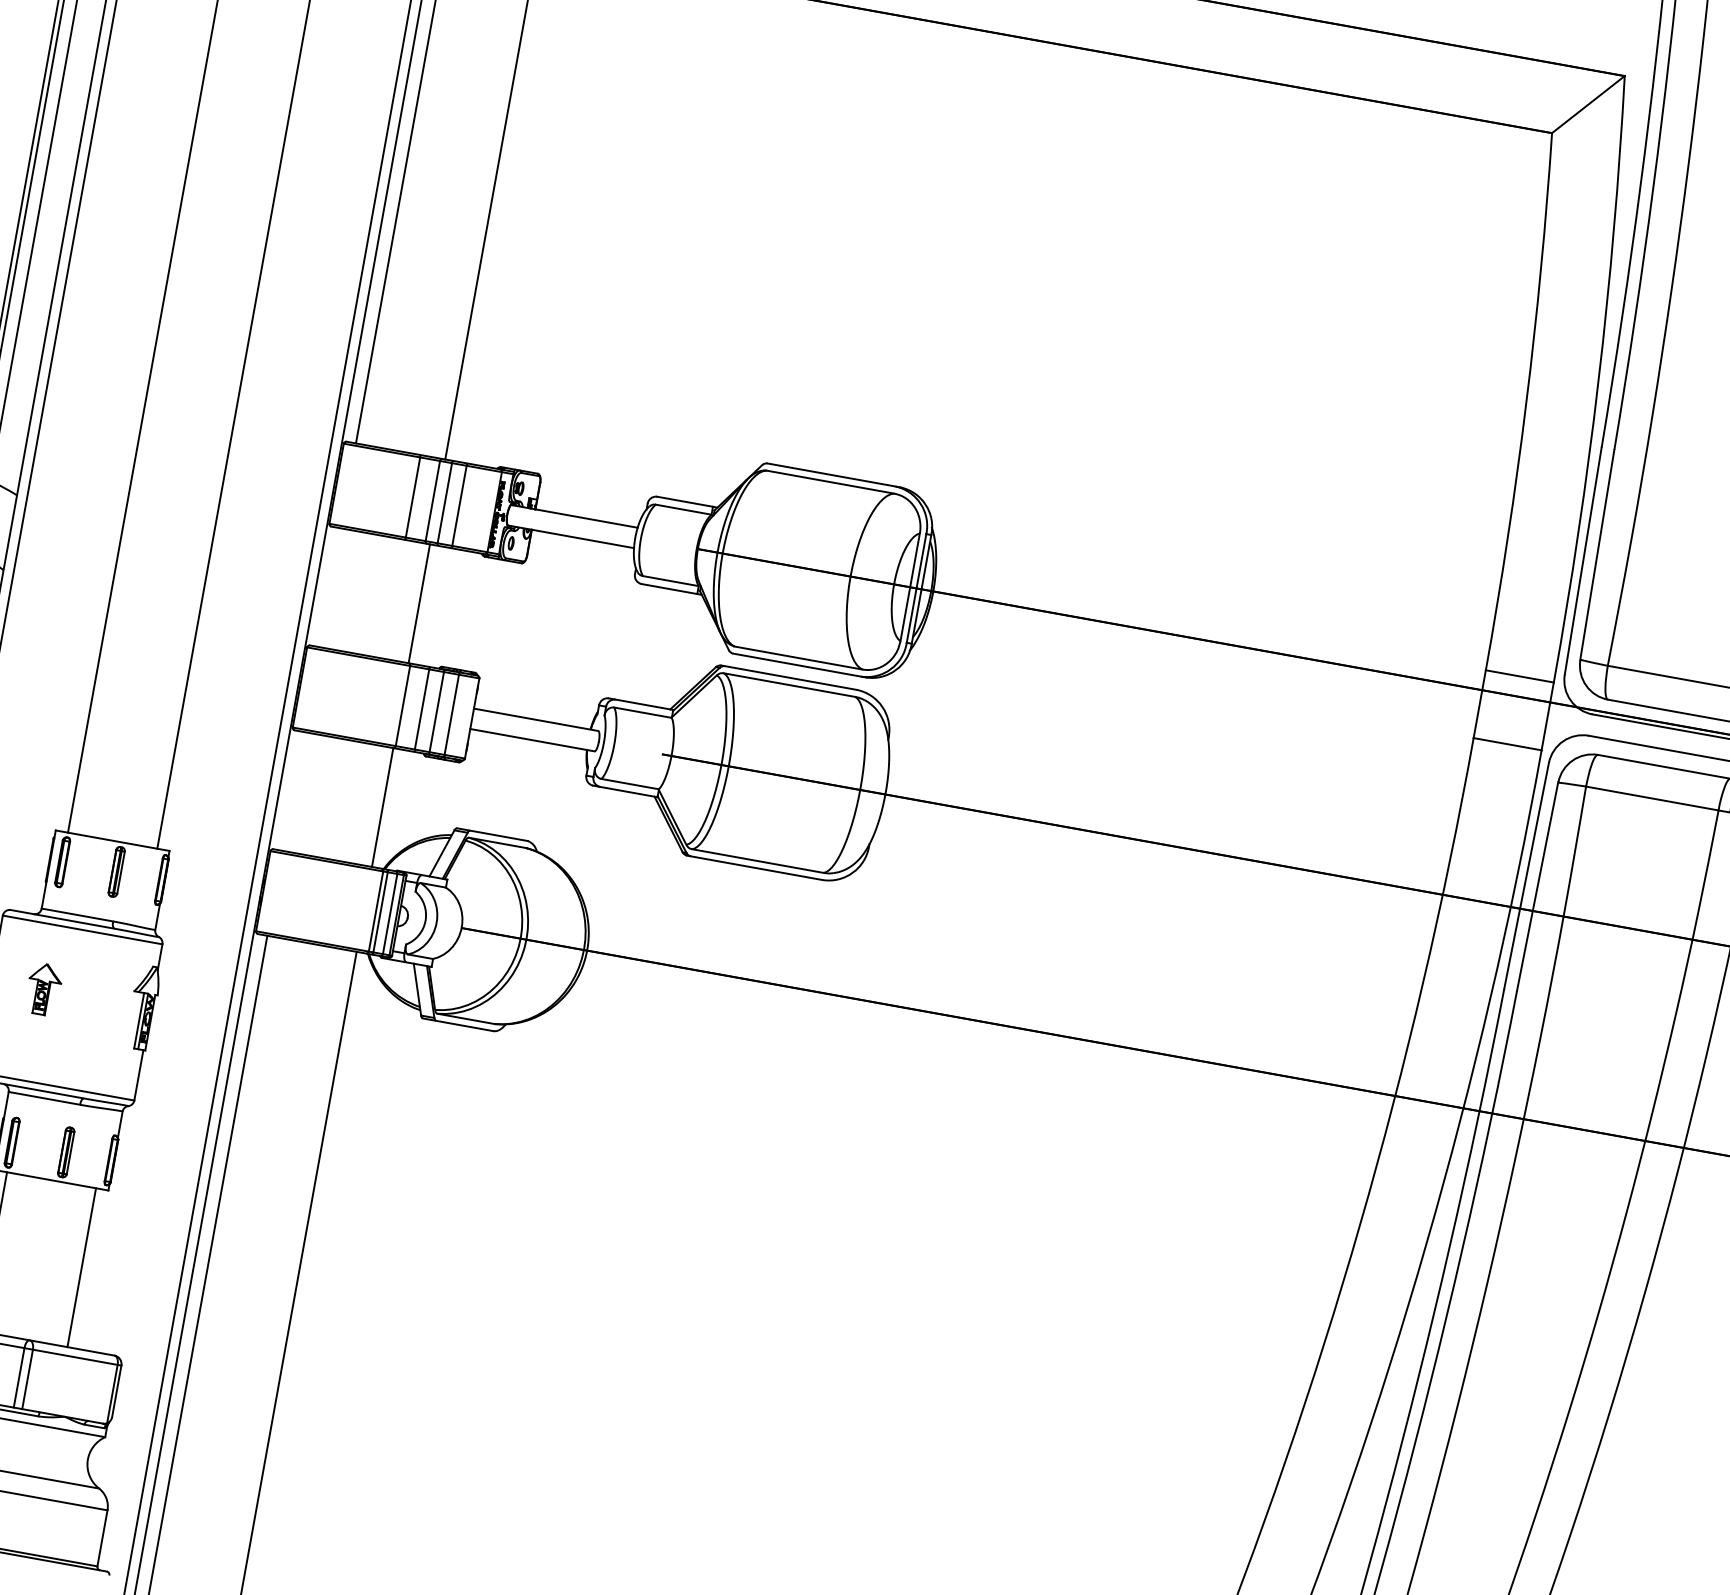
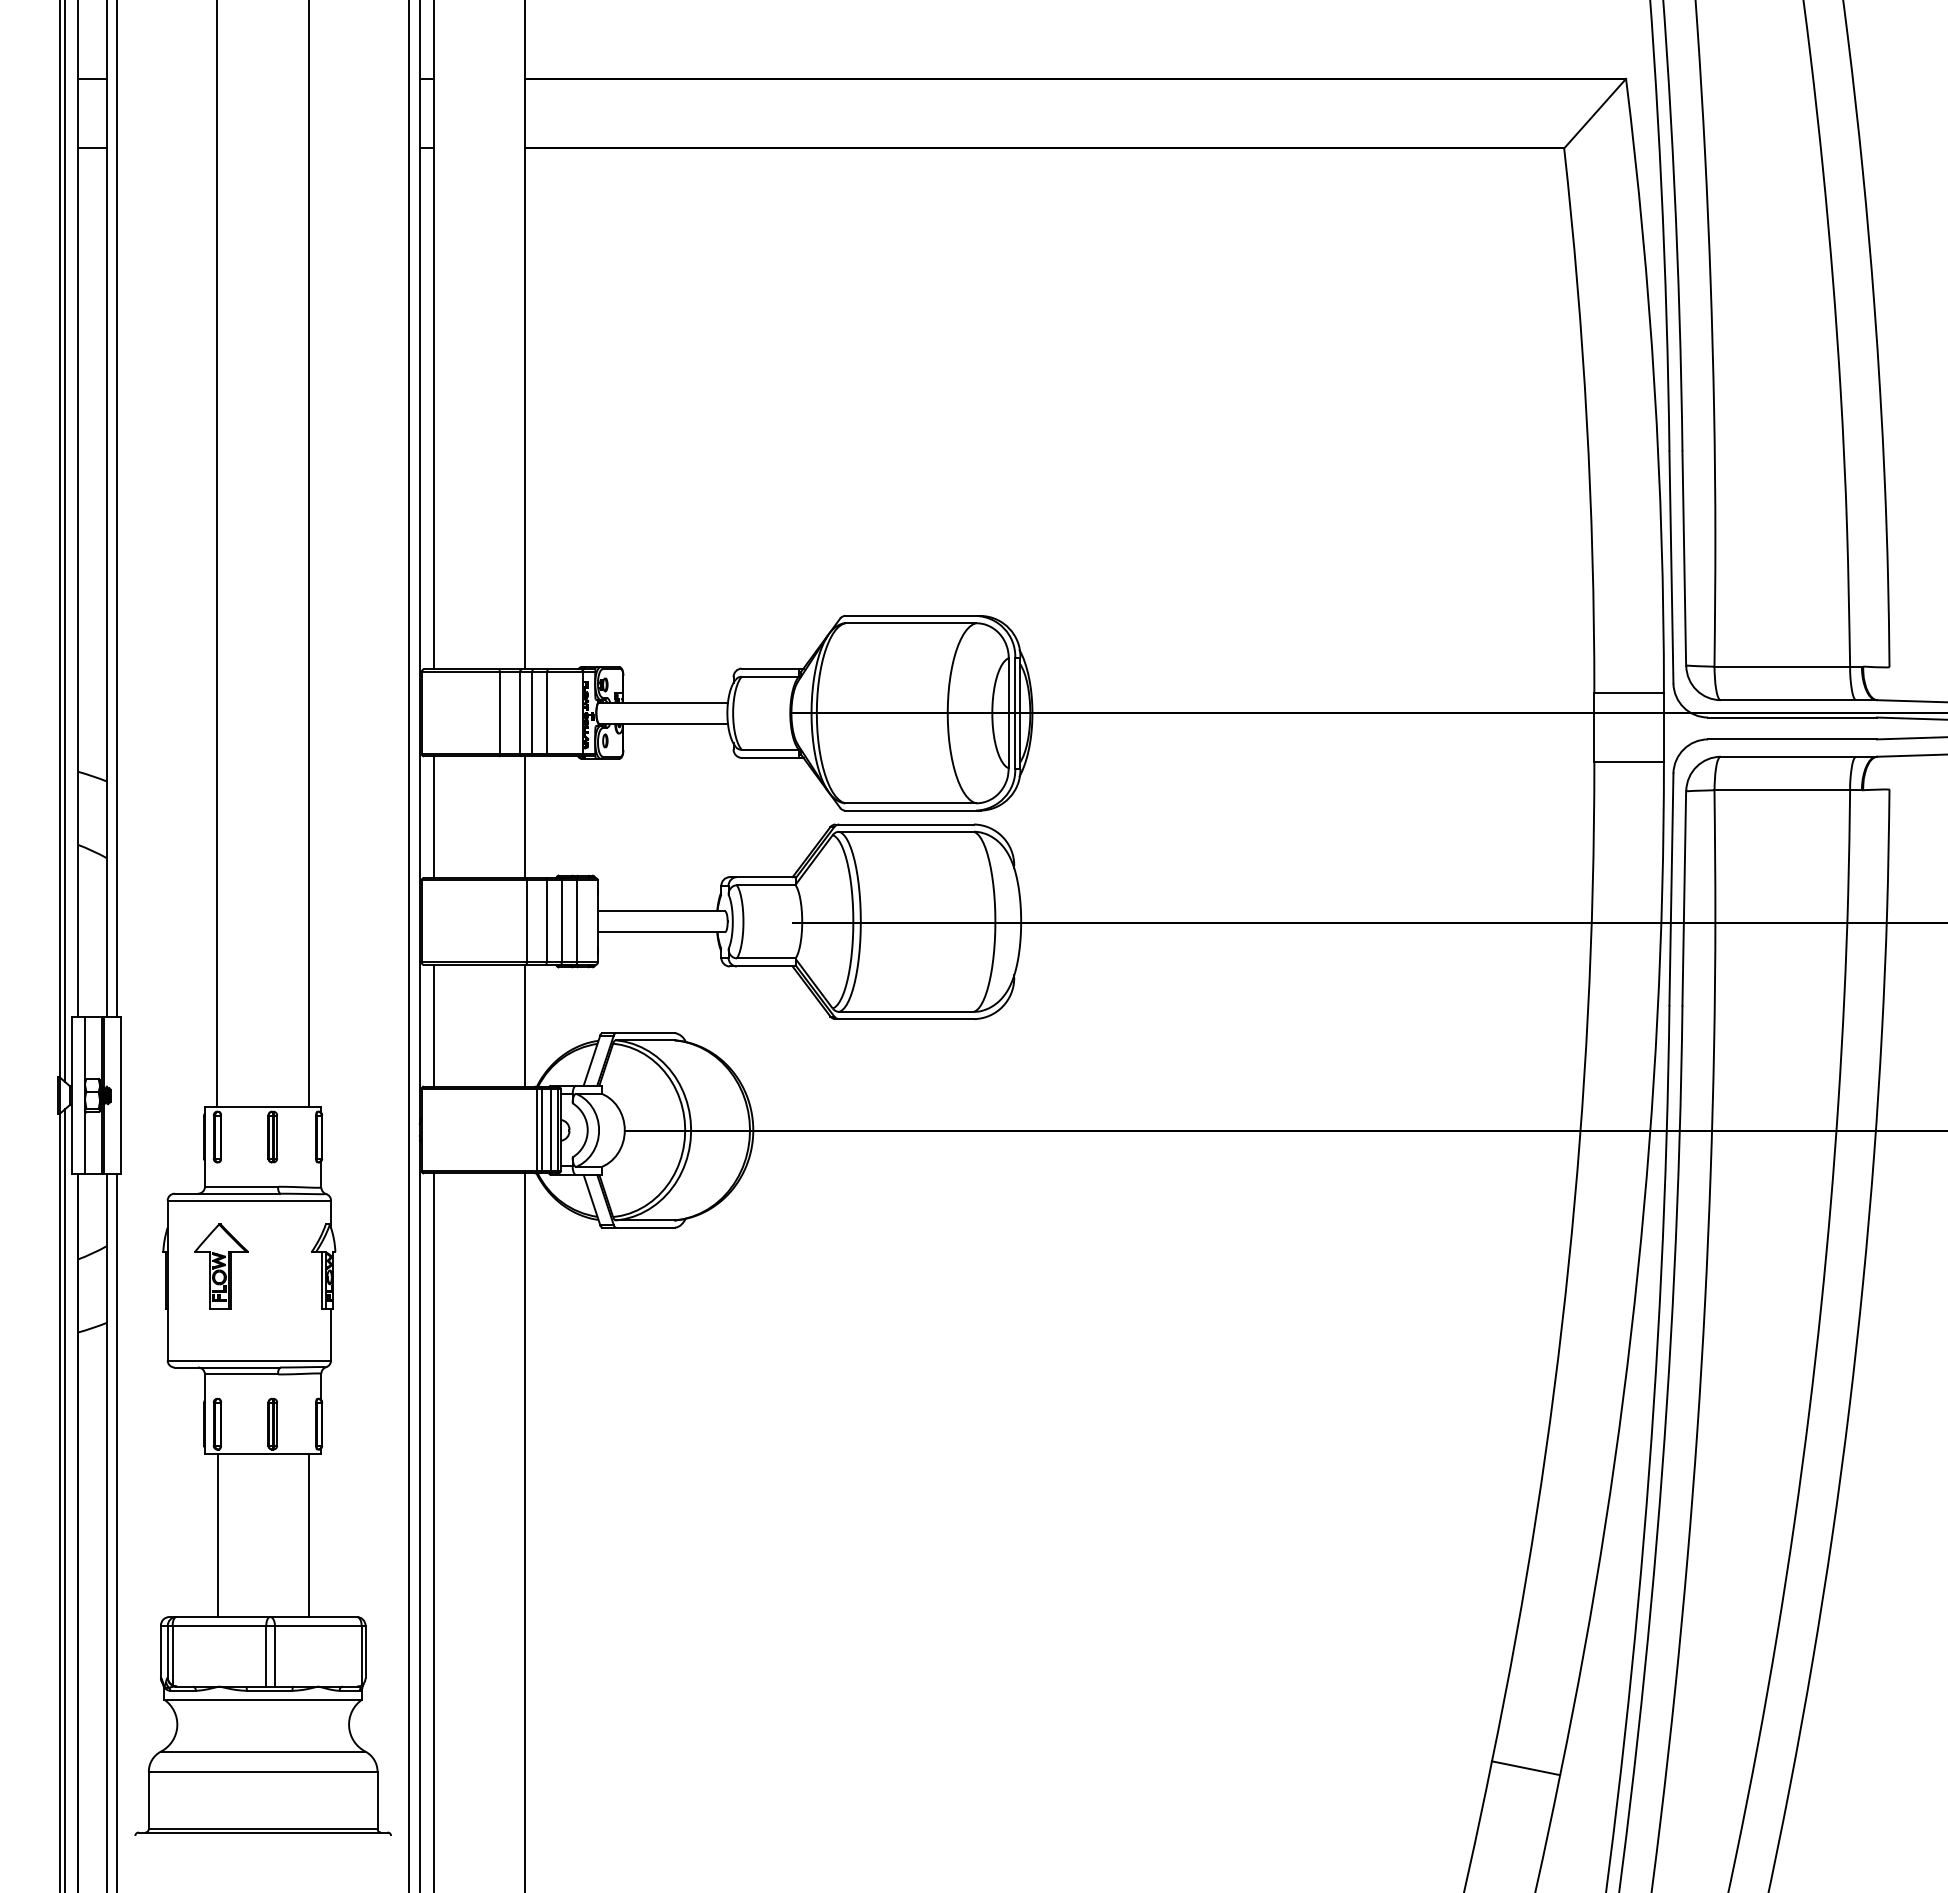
line: (329, 588) -> (433, 817), added
line: (293, 791) -> (433, 1025), added
part: (43, 989) -> (221, 1266), size x1.67

